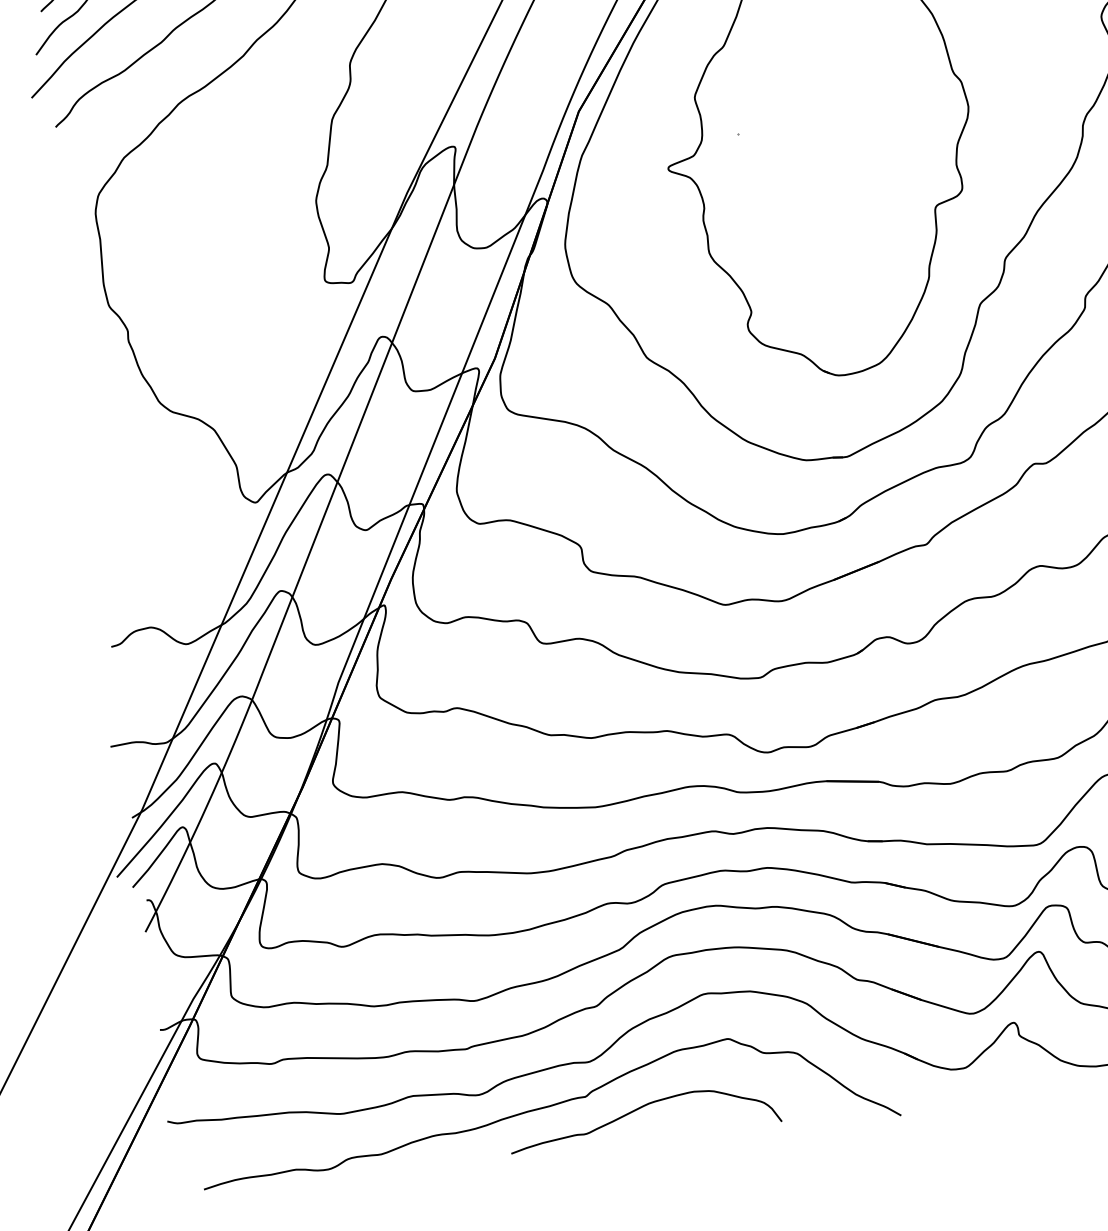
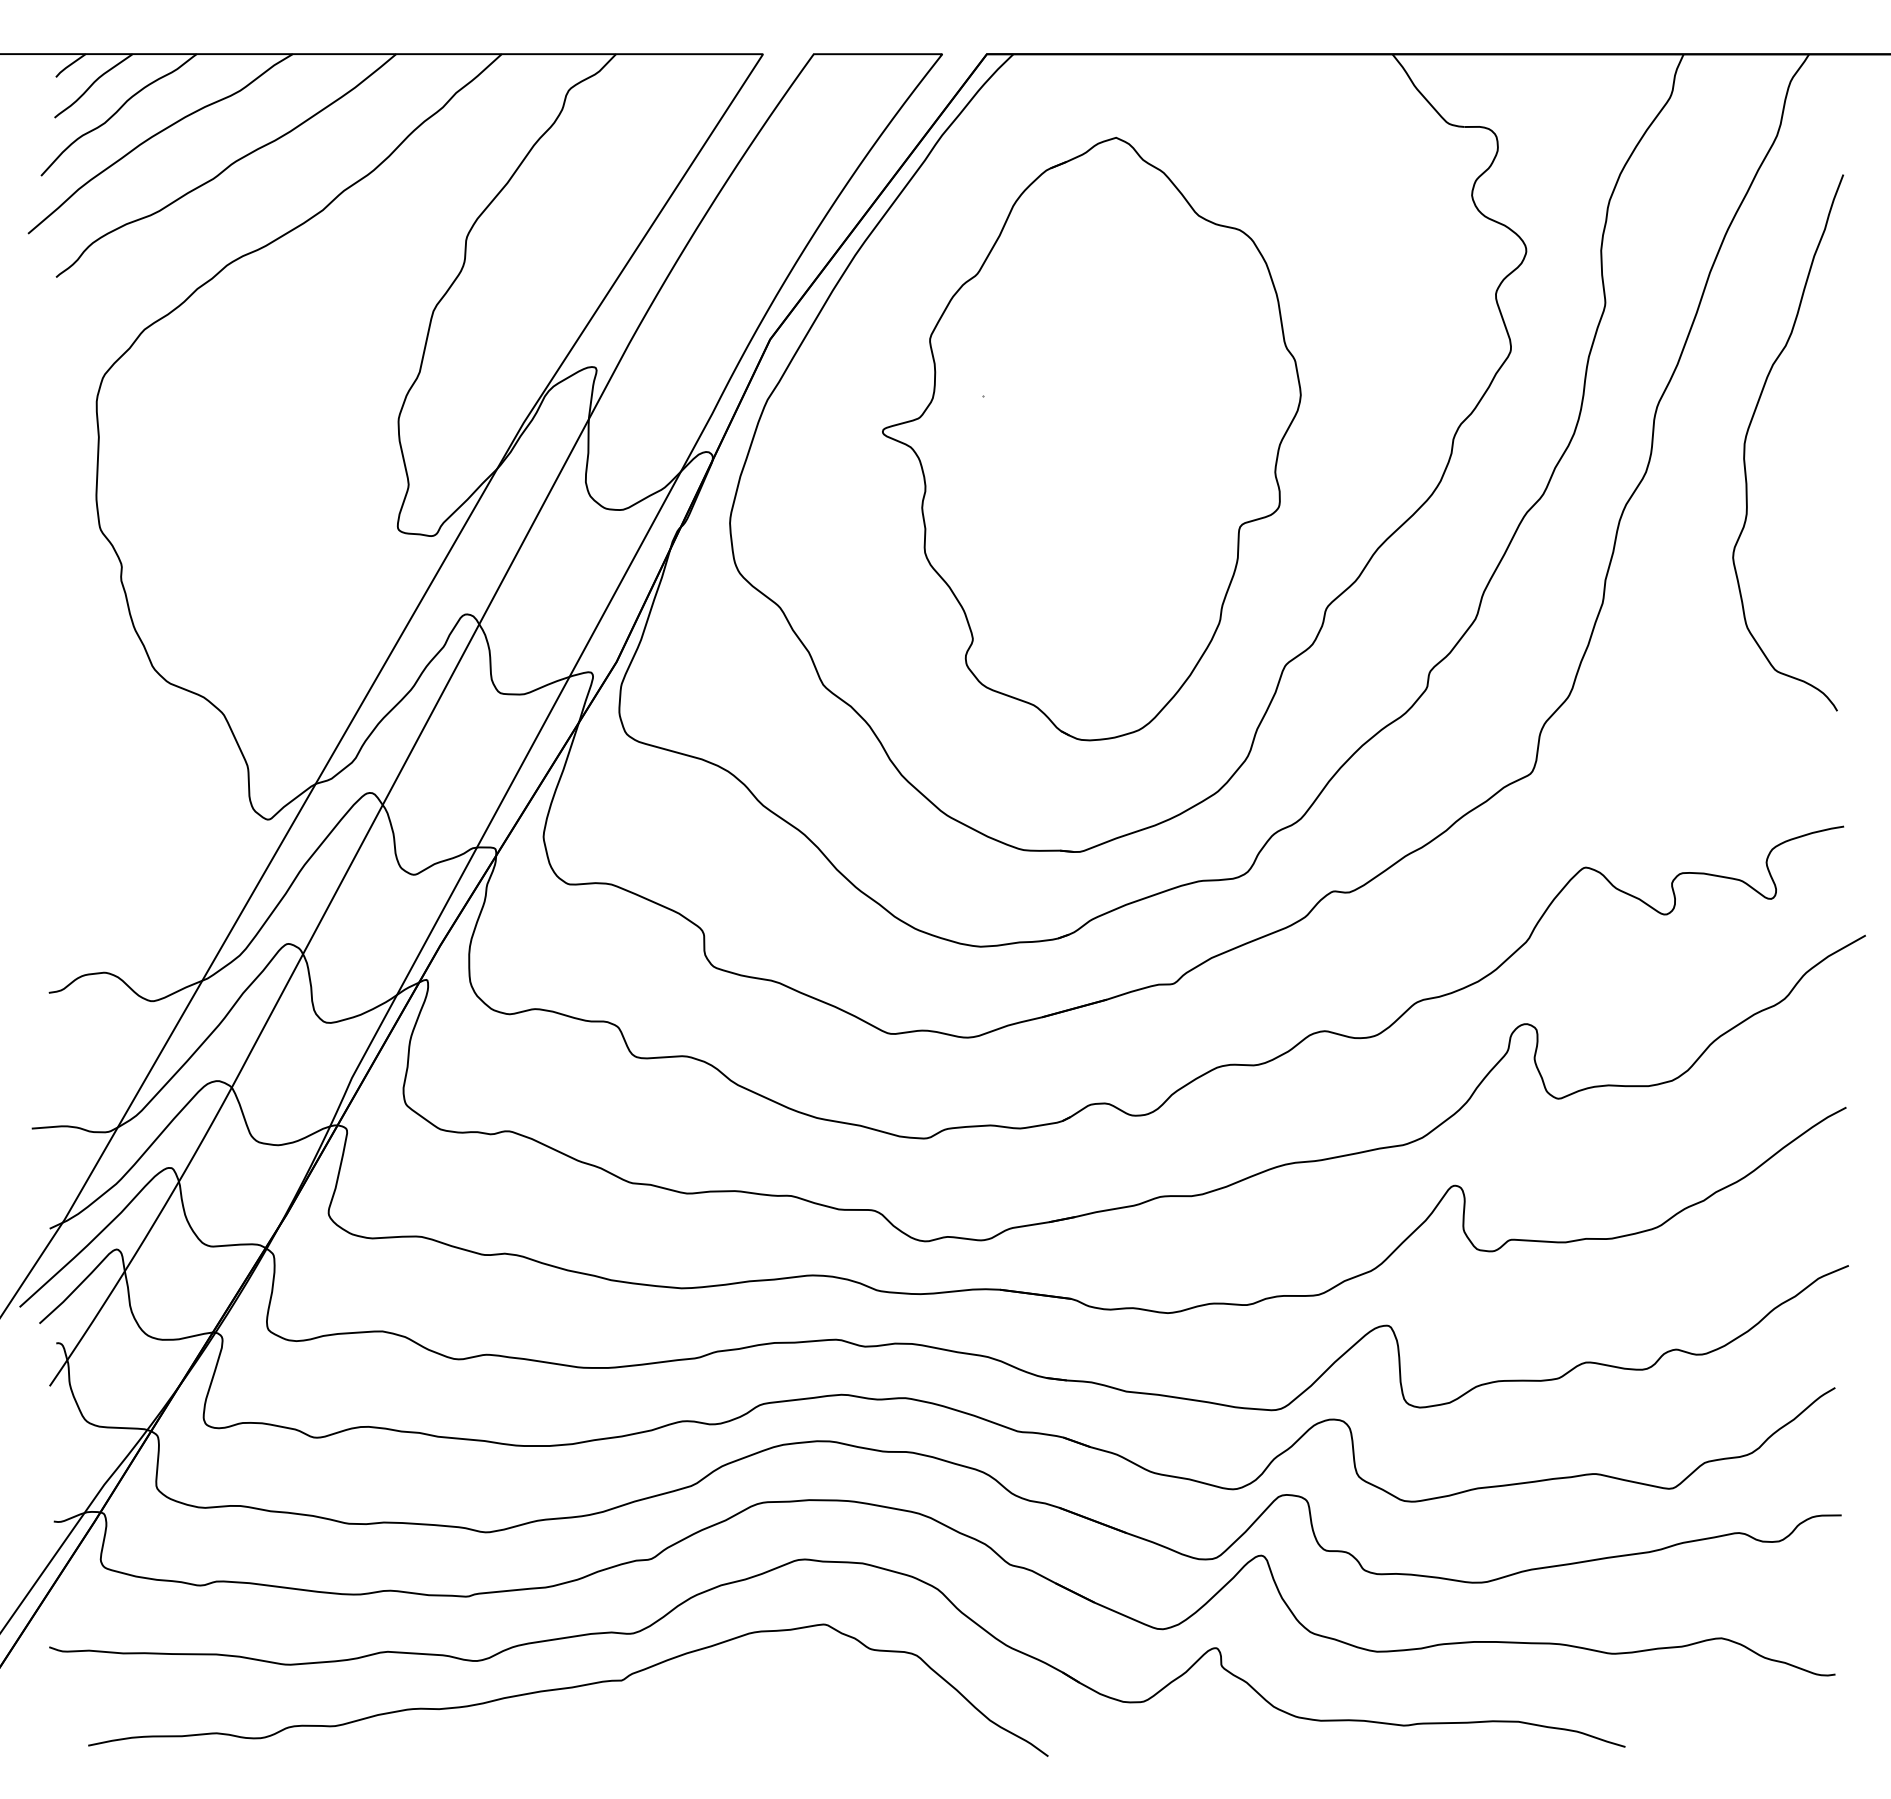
curve: (640, 1108) -> (694, 1705), removed

